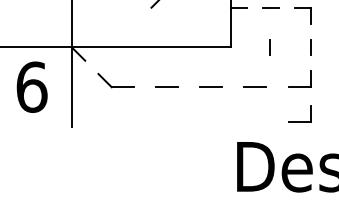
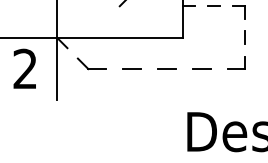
line: (269, 47) -> (212, 37), removed
text: (31, 86) -> (25, 68), 6 -> 2
part: (299, 121) -> (236, 96), removed

